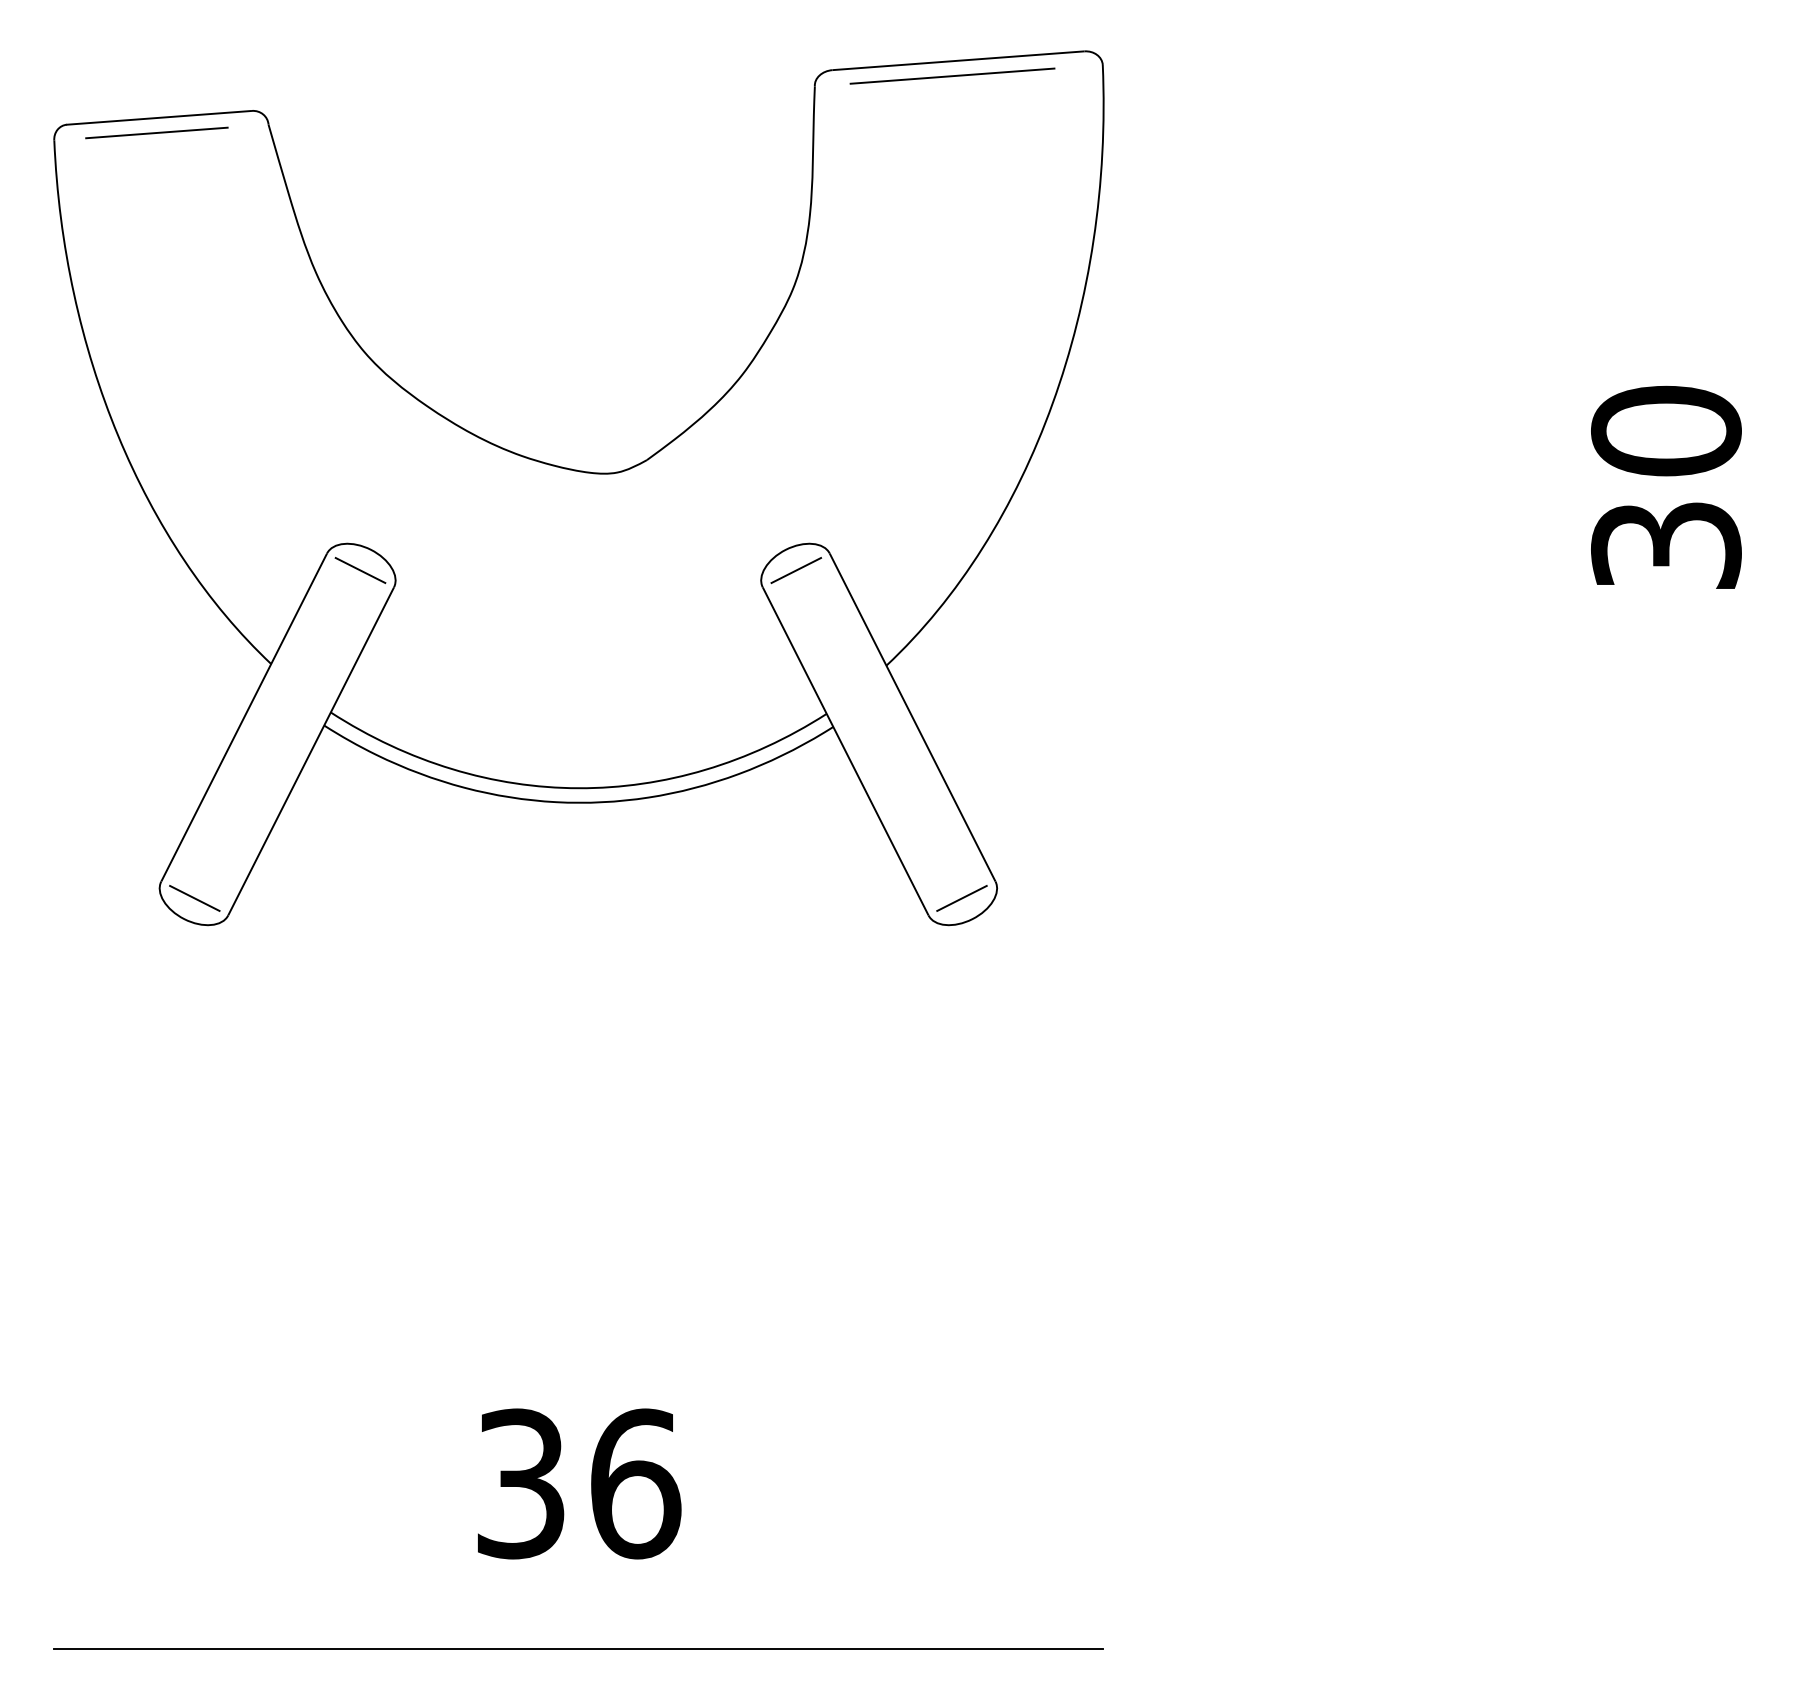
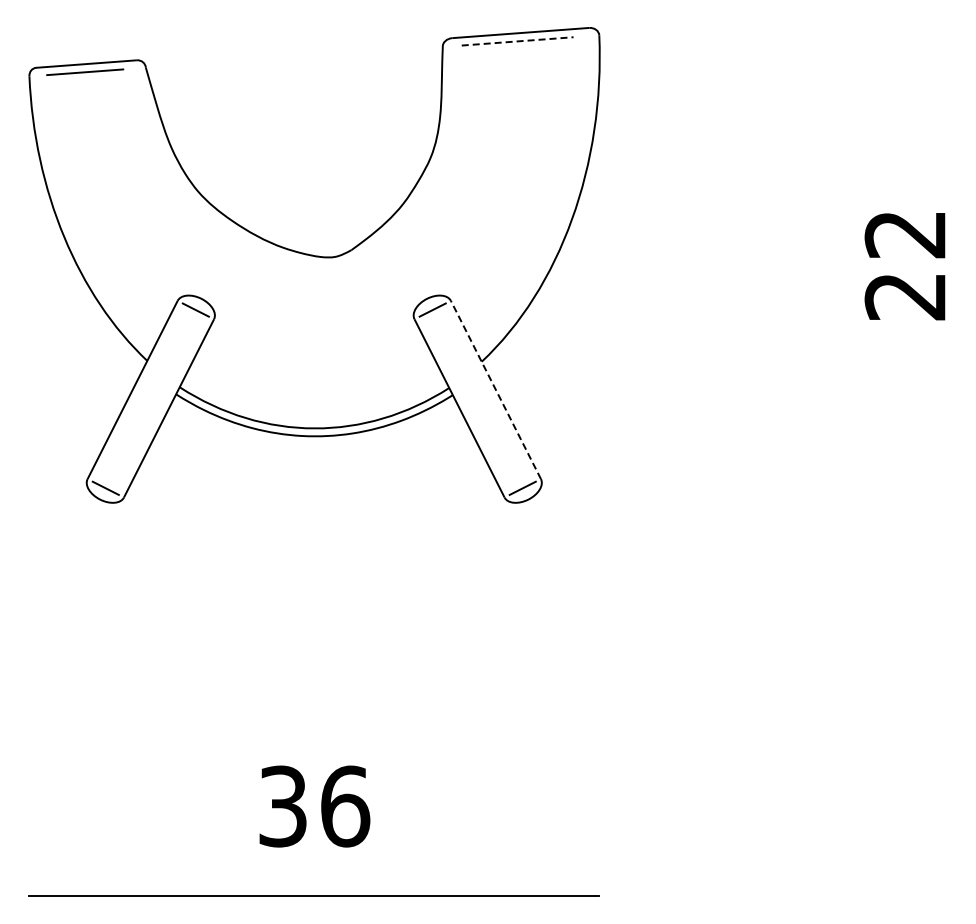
line: (954, 76) -> (518, 41), solid -> dashed
text: (1666, 486) -> (905, 264), 30 -> 22
line: (911, 718) -> (495, 390), solid -> dashed

